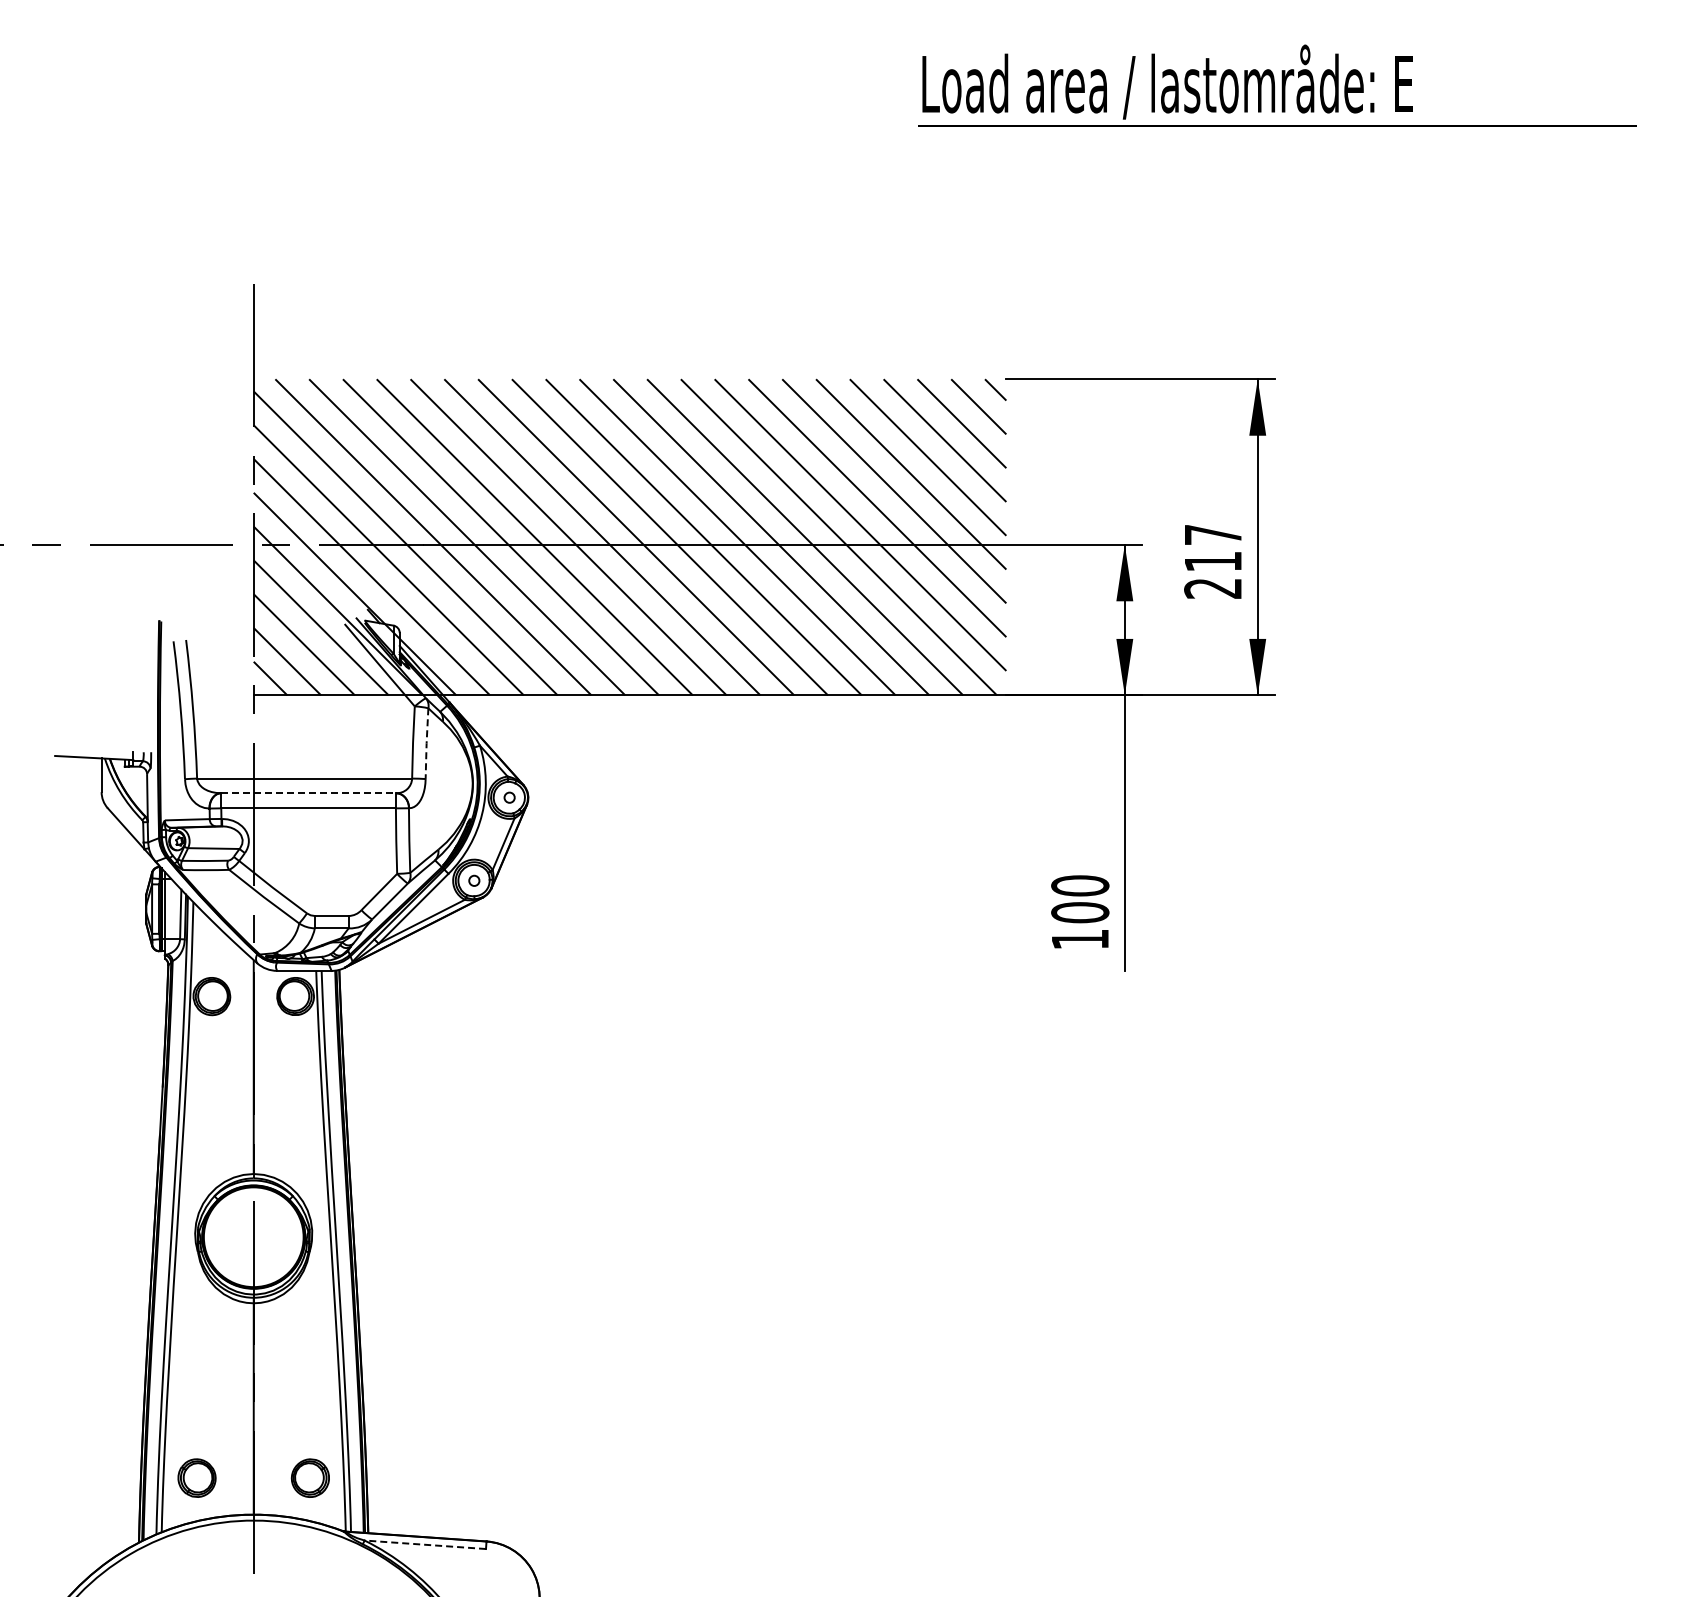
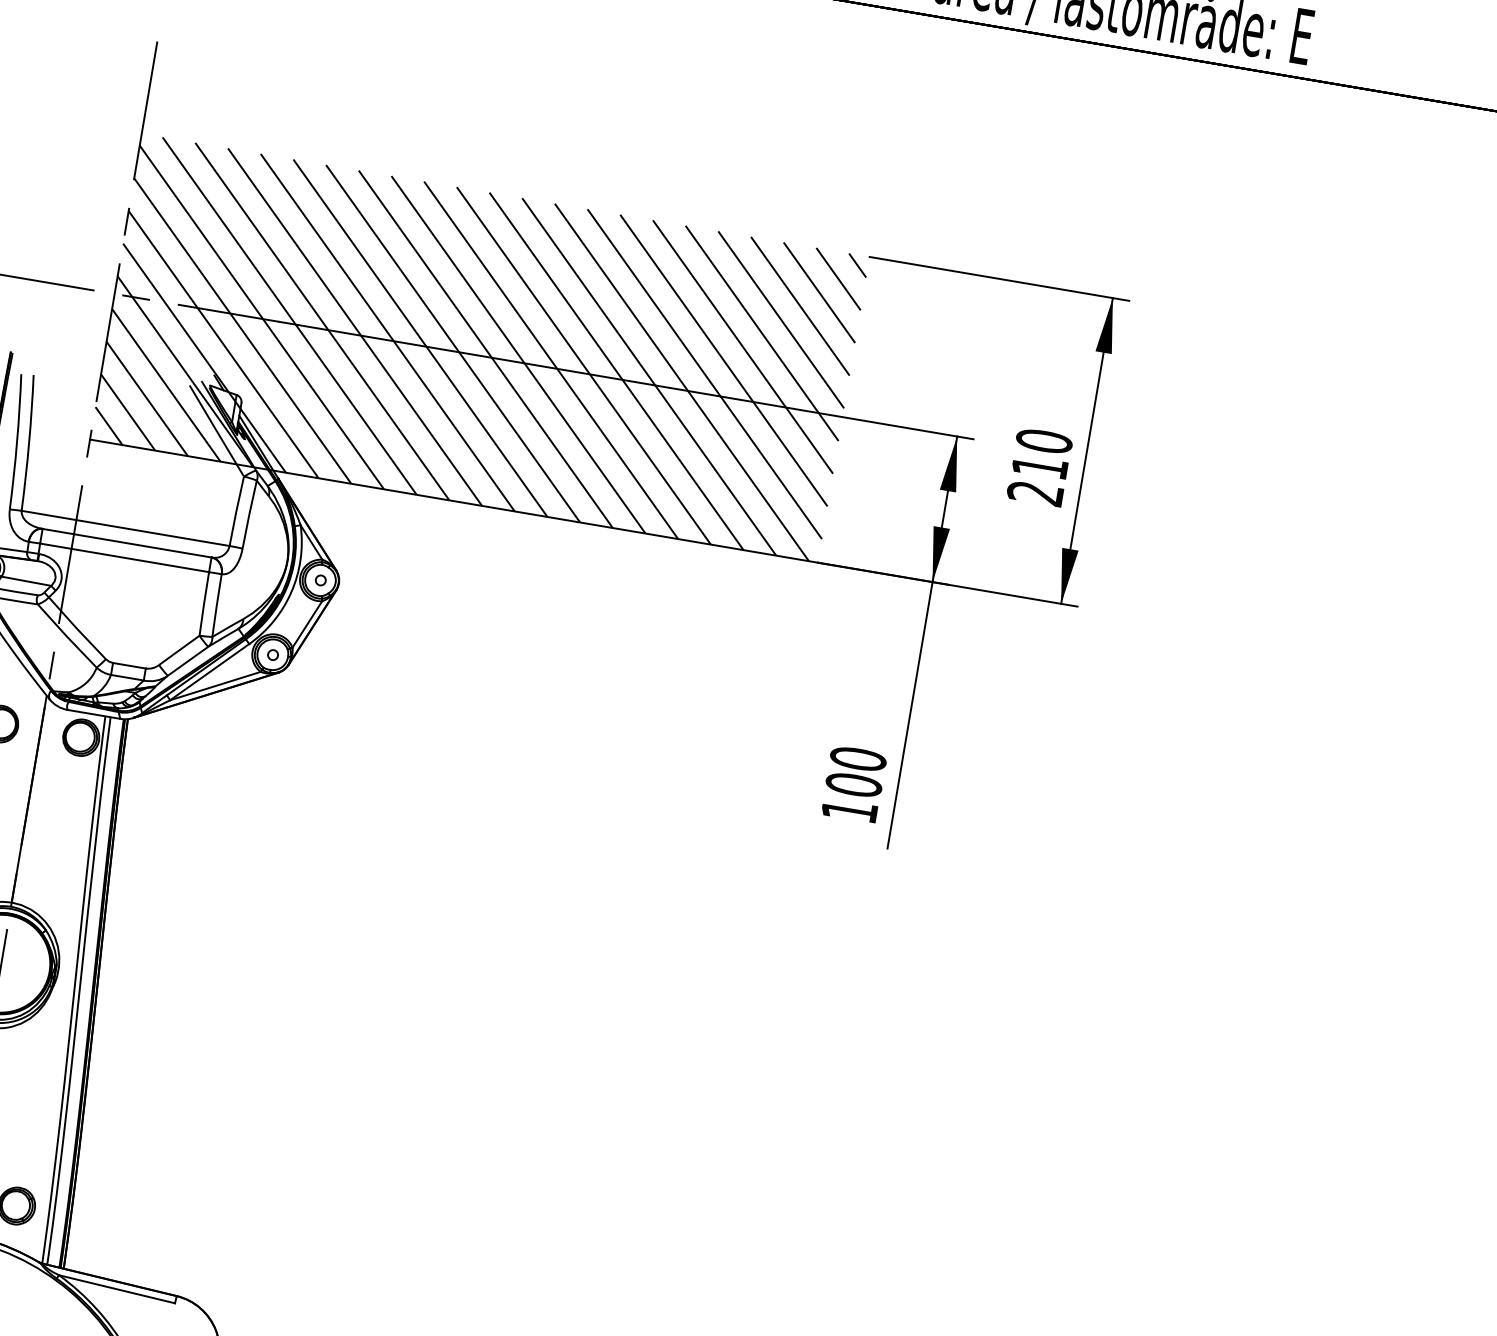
text: (1213, 534) -> (1044, 441), 217 -> 210
line: (426, 743) -> (249, 514), dashed -> solid
line: (309, 793) -> (127, 543), dashed -> solid
line: (425, 1544) -> (117, 1289), dashed -> solid

